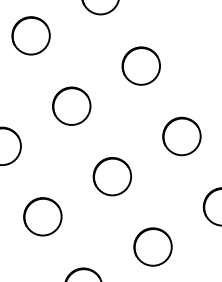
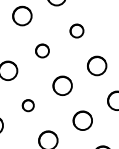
part: (140, 64) -> (76, 30), size x0.7
part: (71, 105) -> (42, 50), size x0.7
circle: (43, 216) -> (28, 105), size x0.6

